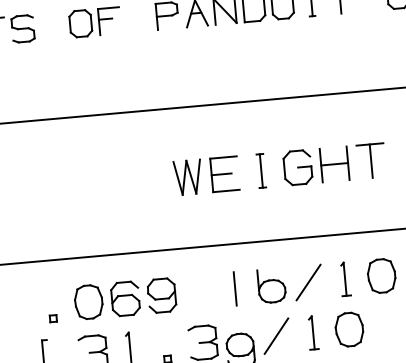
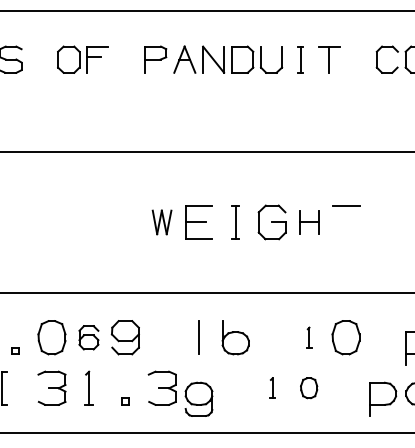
line: (370, 161) -> (345, 222), removed
part: (335, 164) -> (309, 222), size x0.7
part: (187, 177) -> (161, 222), size x0.7
part: (345, 279) -> (309, 337), size x0.6
line: (308, 282) -> (272, 337), removed
part: (125, 298) -> (88, 337), size x0.7
part: (348, 328) -> (308, 387), size x0.6
part: (312, 332) -> (272, 387), size x0.6
line: (275, 335) -> (235, 387), removed

